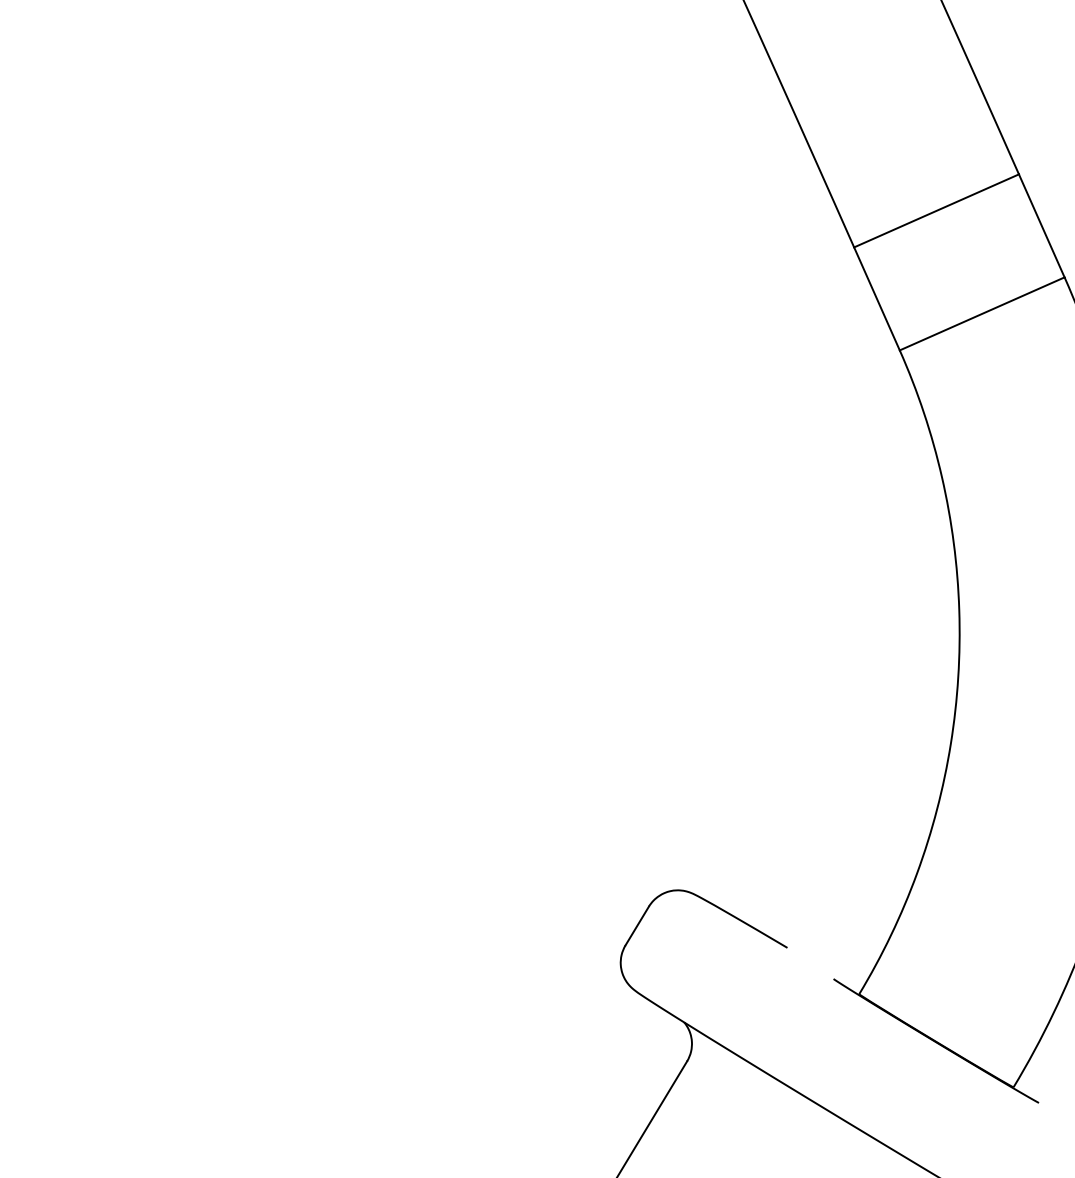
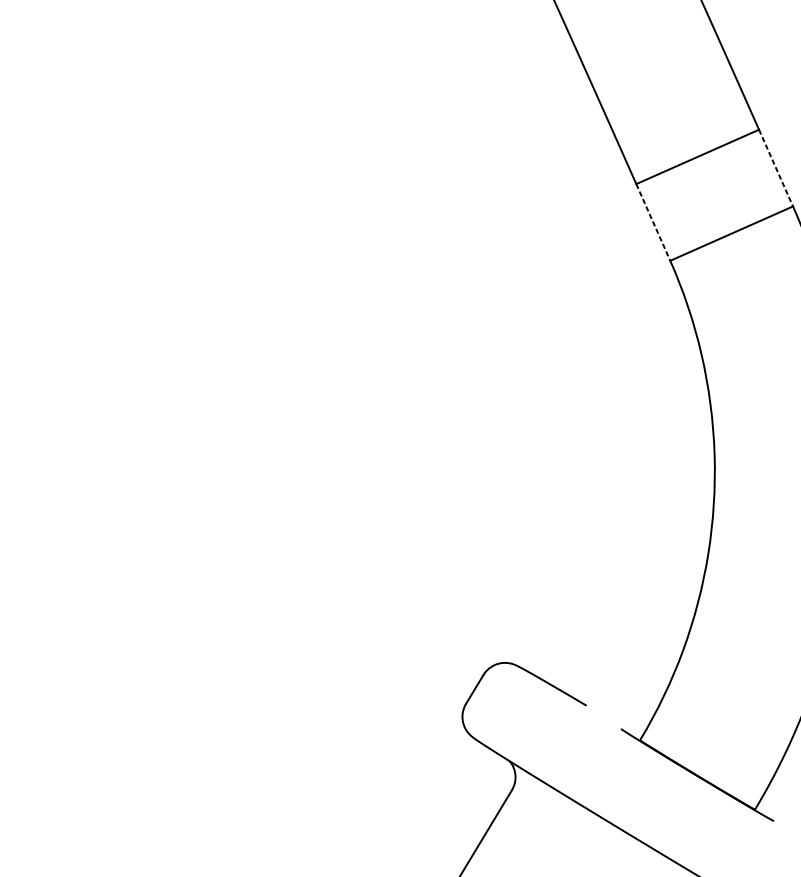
line: (1041, 226) -> (775, 168), solid -> dashed
line: (877, 299) -> (653, 222), solid -> dashed

